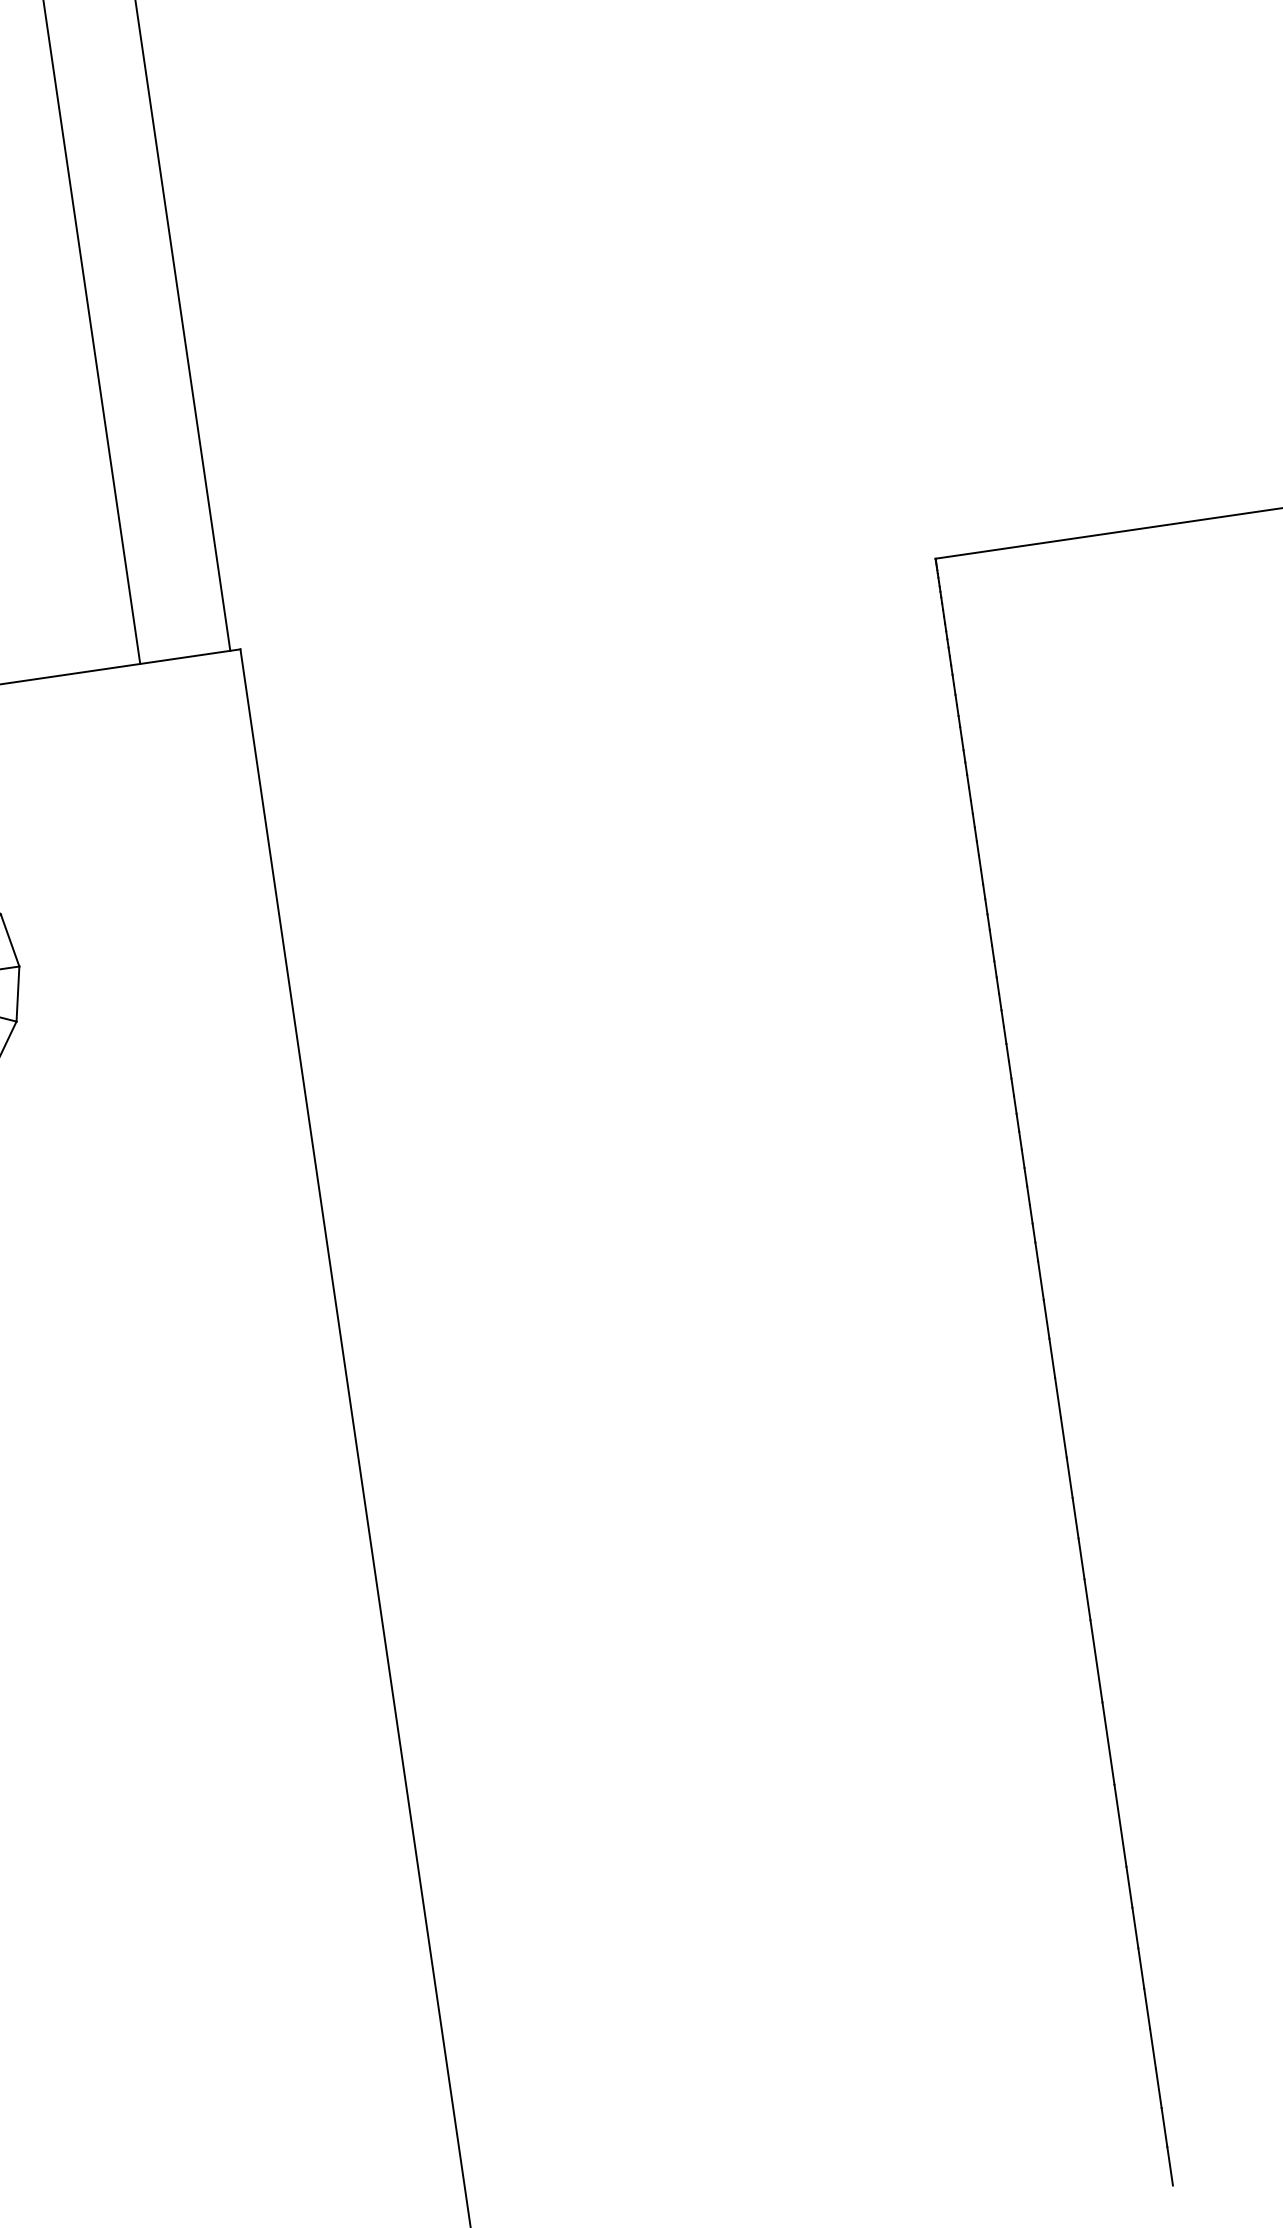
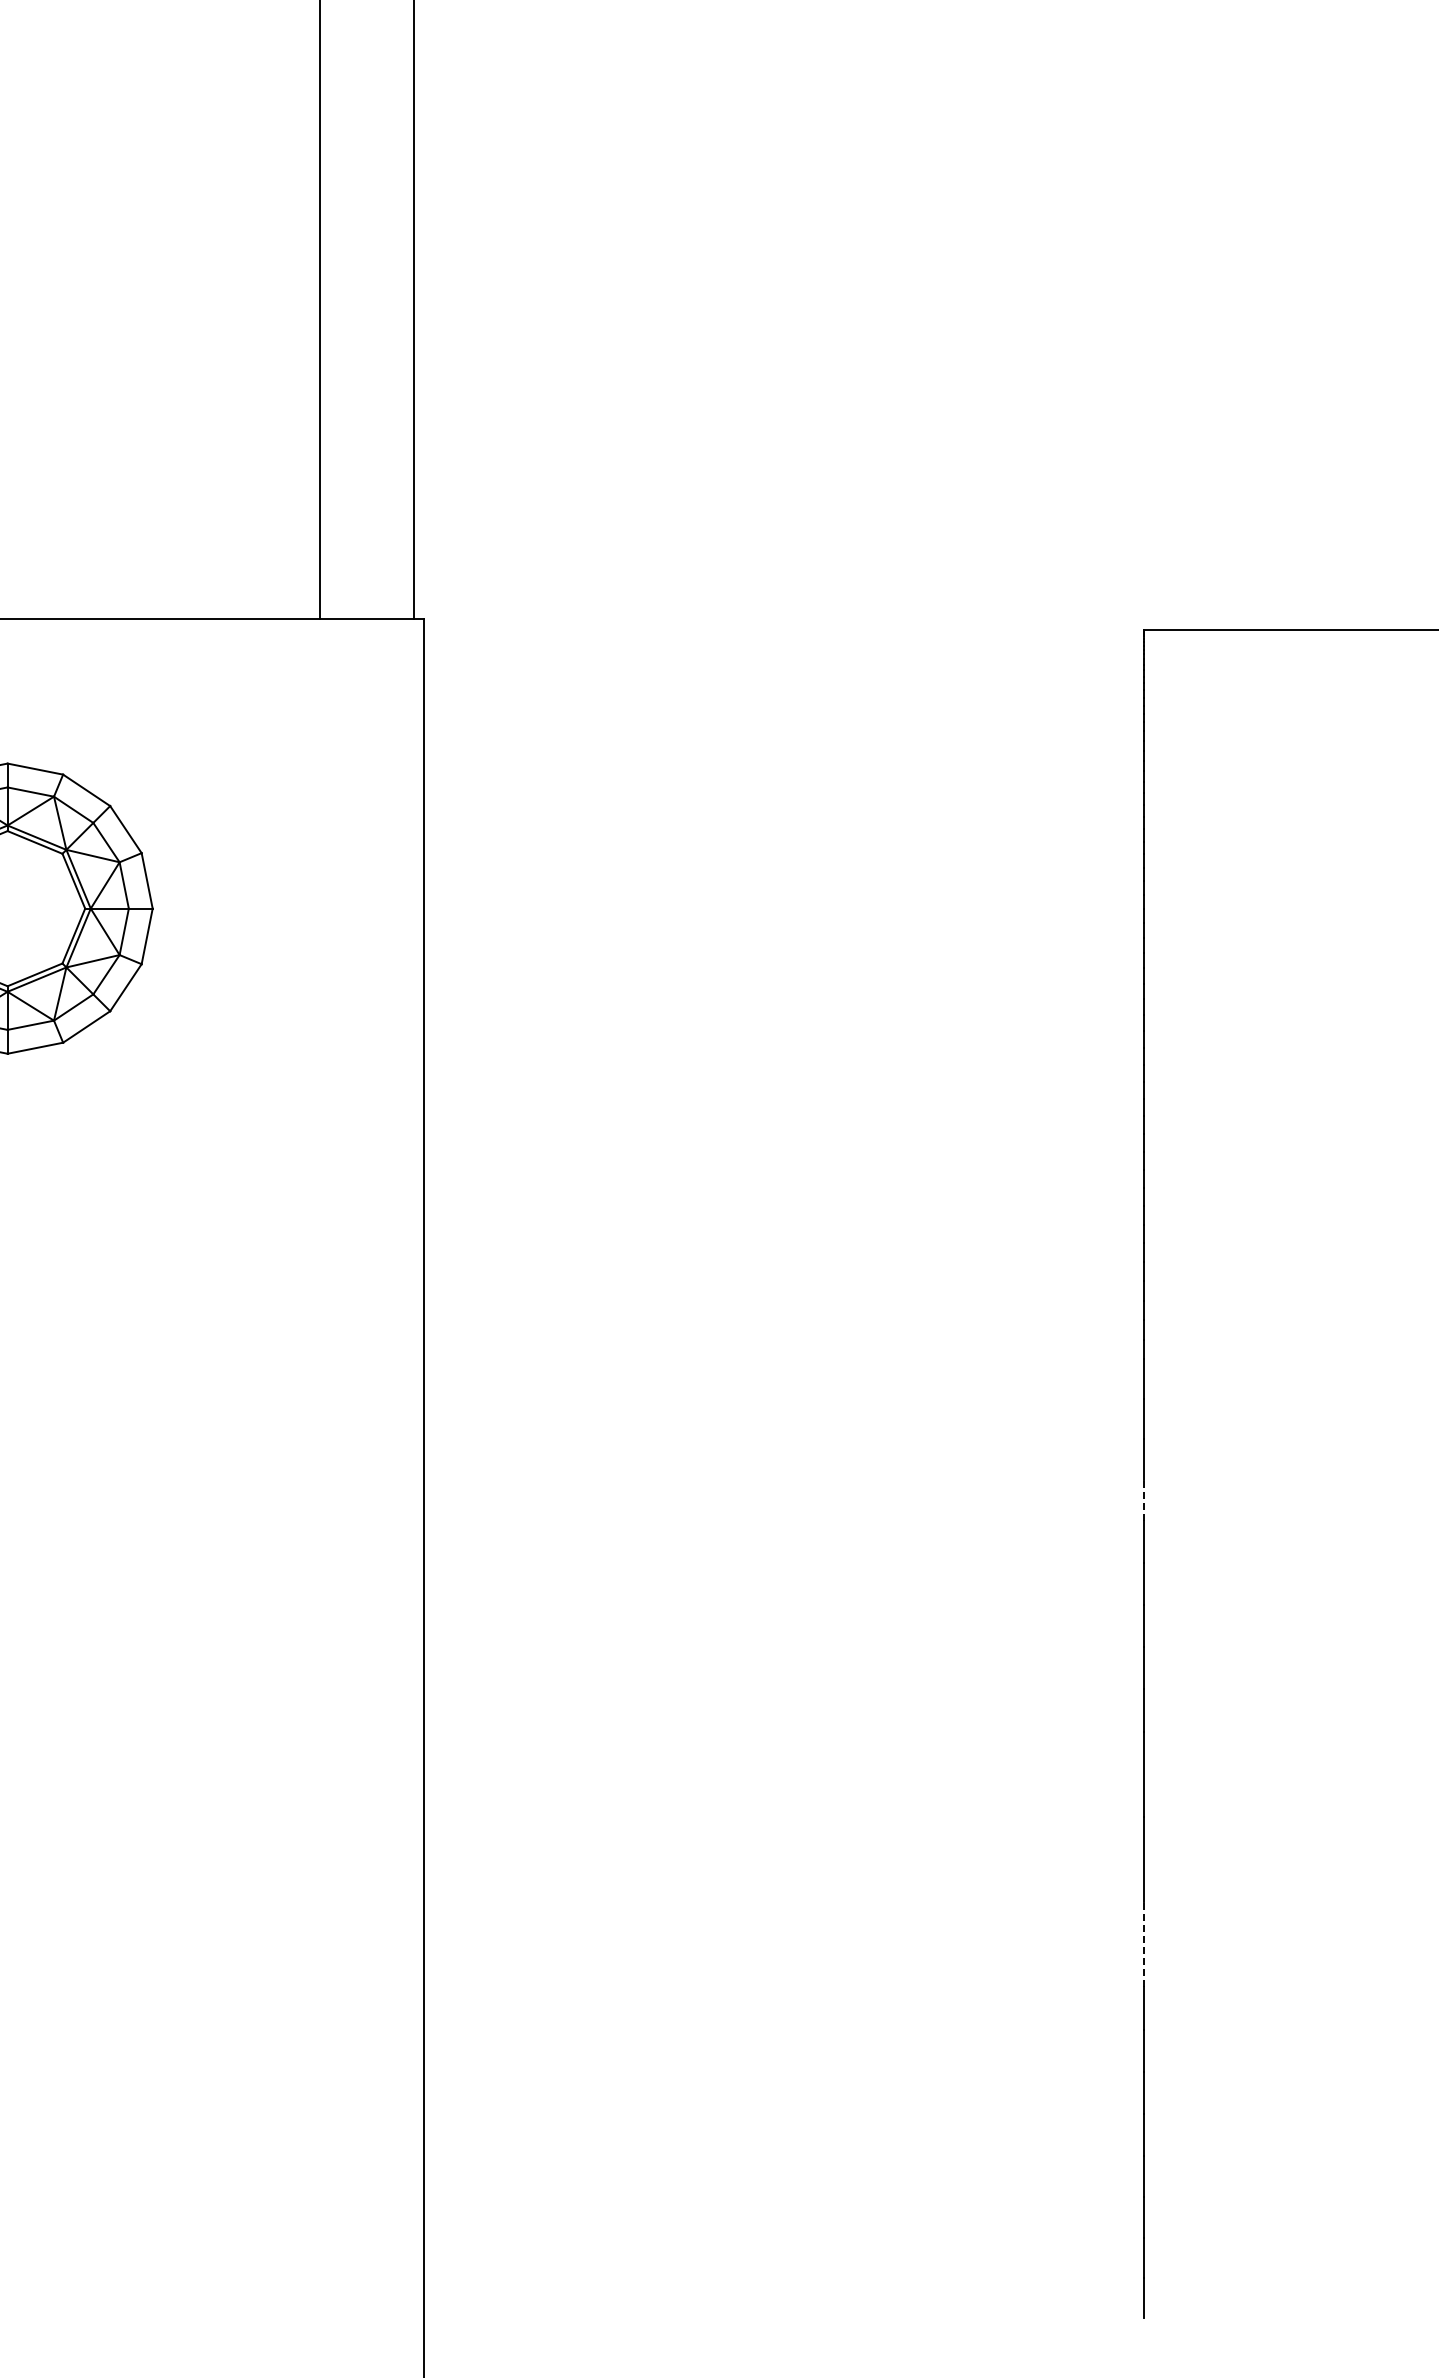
line: (1058, 1397) -> (1144, 1500), solid -> dashed
line: (1120, 1825) -> (1144, 1944), solid -> dashed

